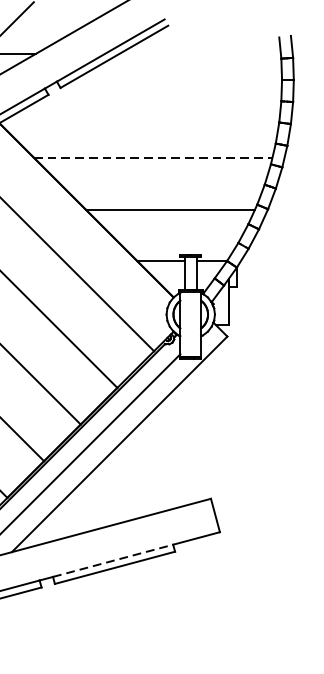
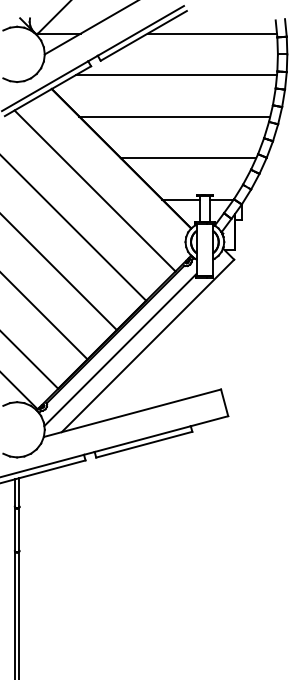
line: (200, 53) -> (212, 33), added
line: (155, 106) -> (176, 75), added
line: (154, 157) -> (175, 116), dashed -> solid
line: (112, 561) -> (142, 439), dashed -> solid

